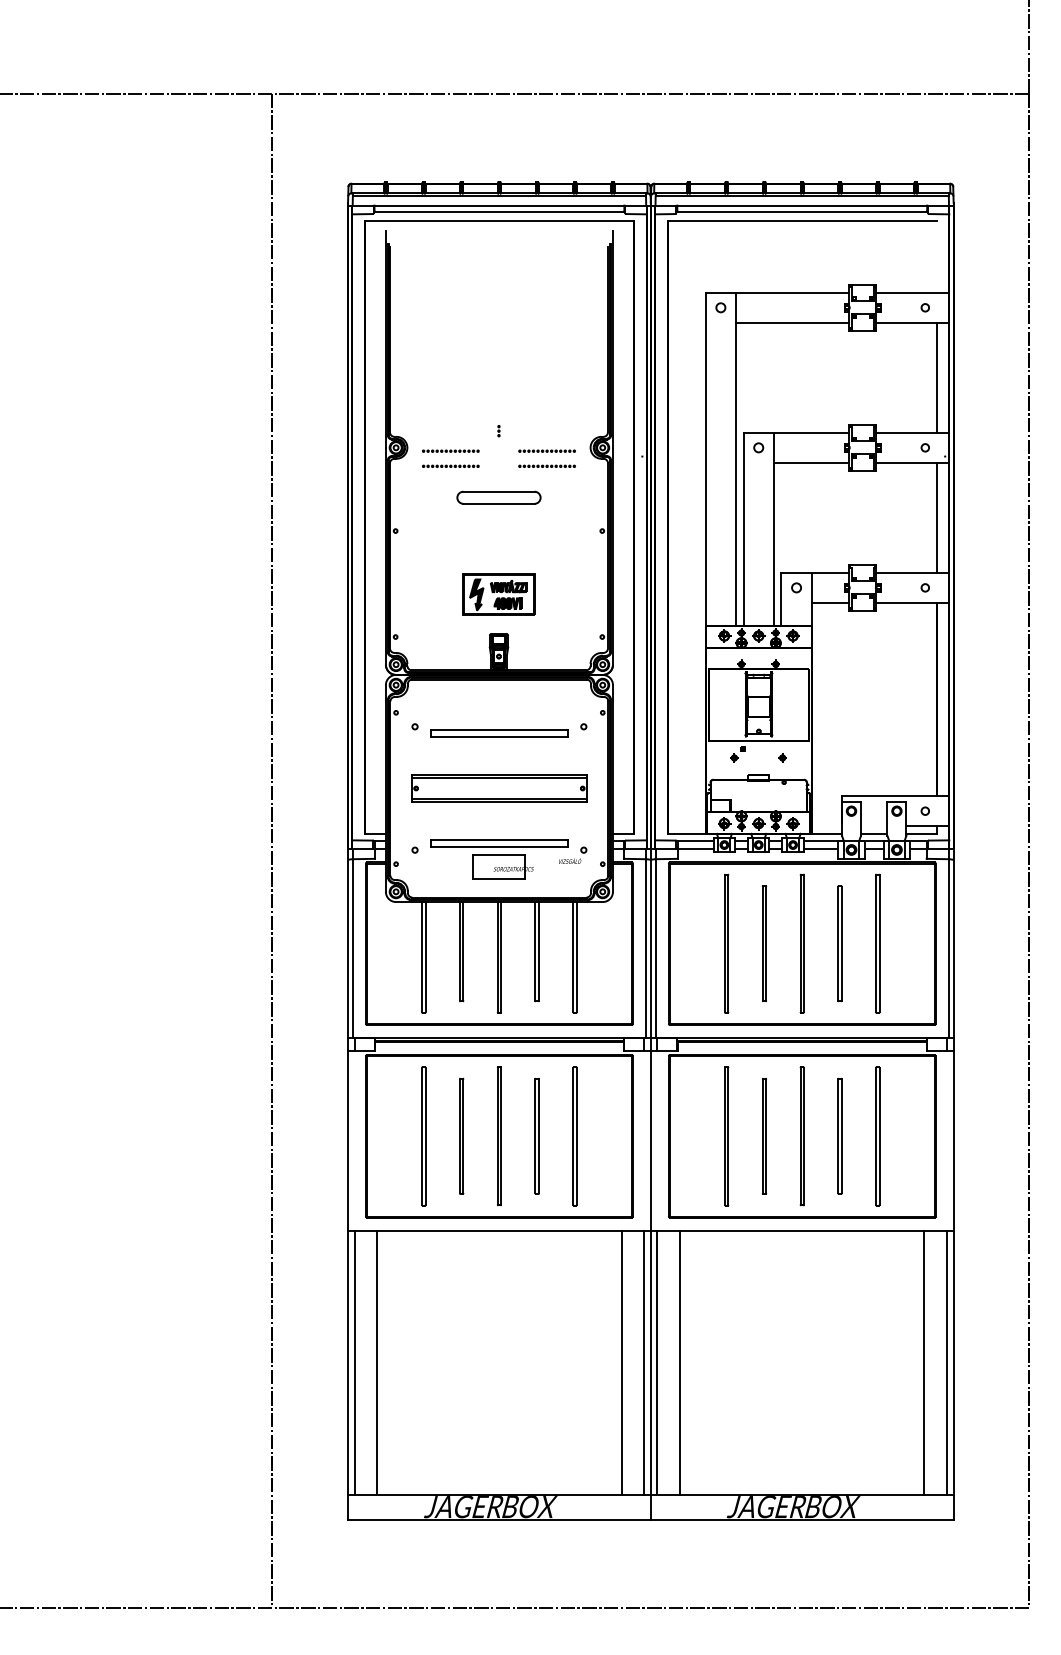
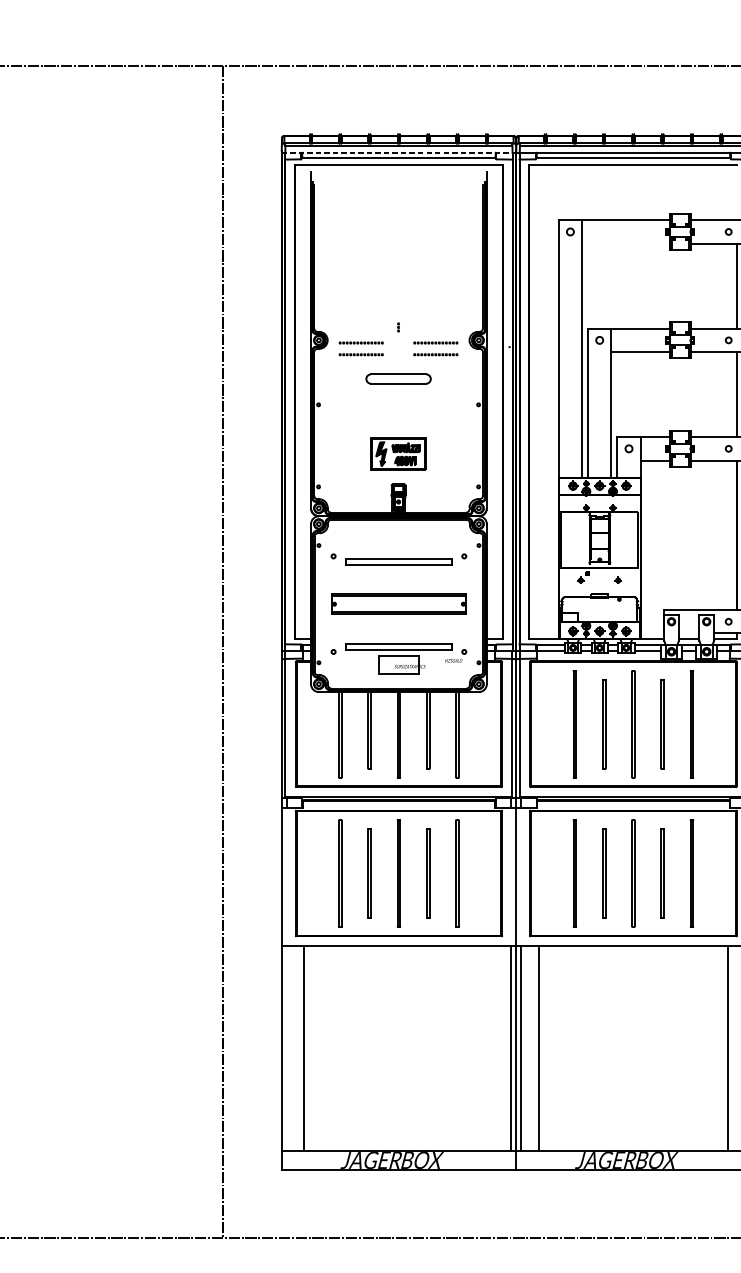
line: (499, 205) -> (398, 152), solid -> dashed
line: (792, 322) -> (625, 243), removed
line: (354, 1362) -> (286, 1048), removed
line: (621, 1362) -> (493, 1048), removed

